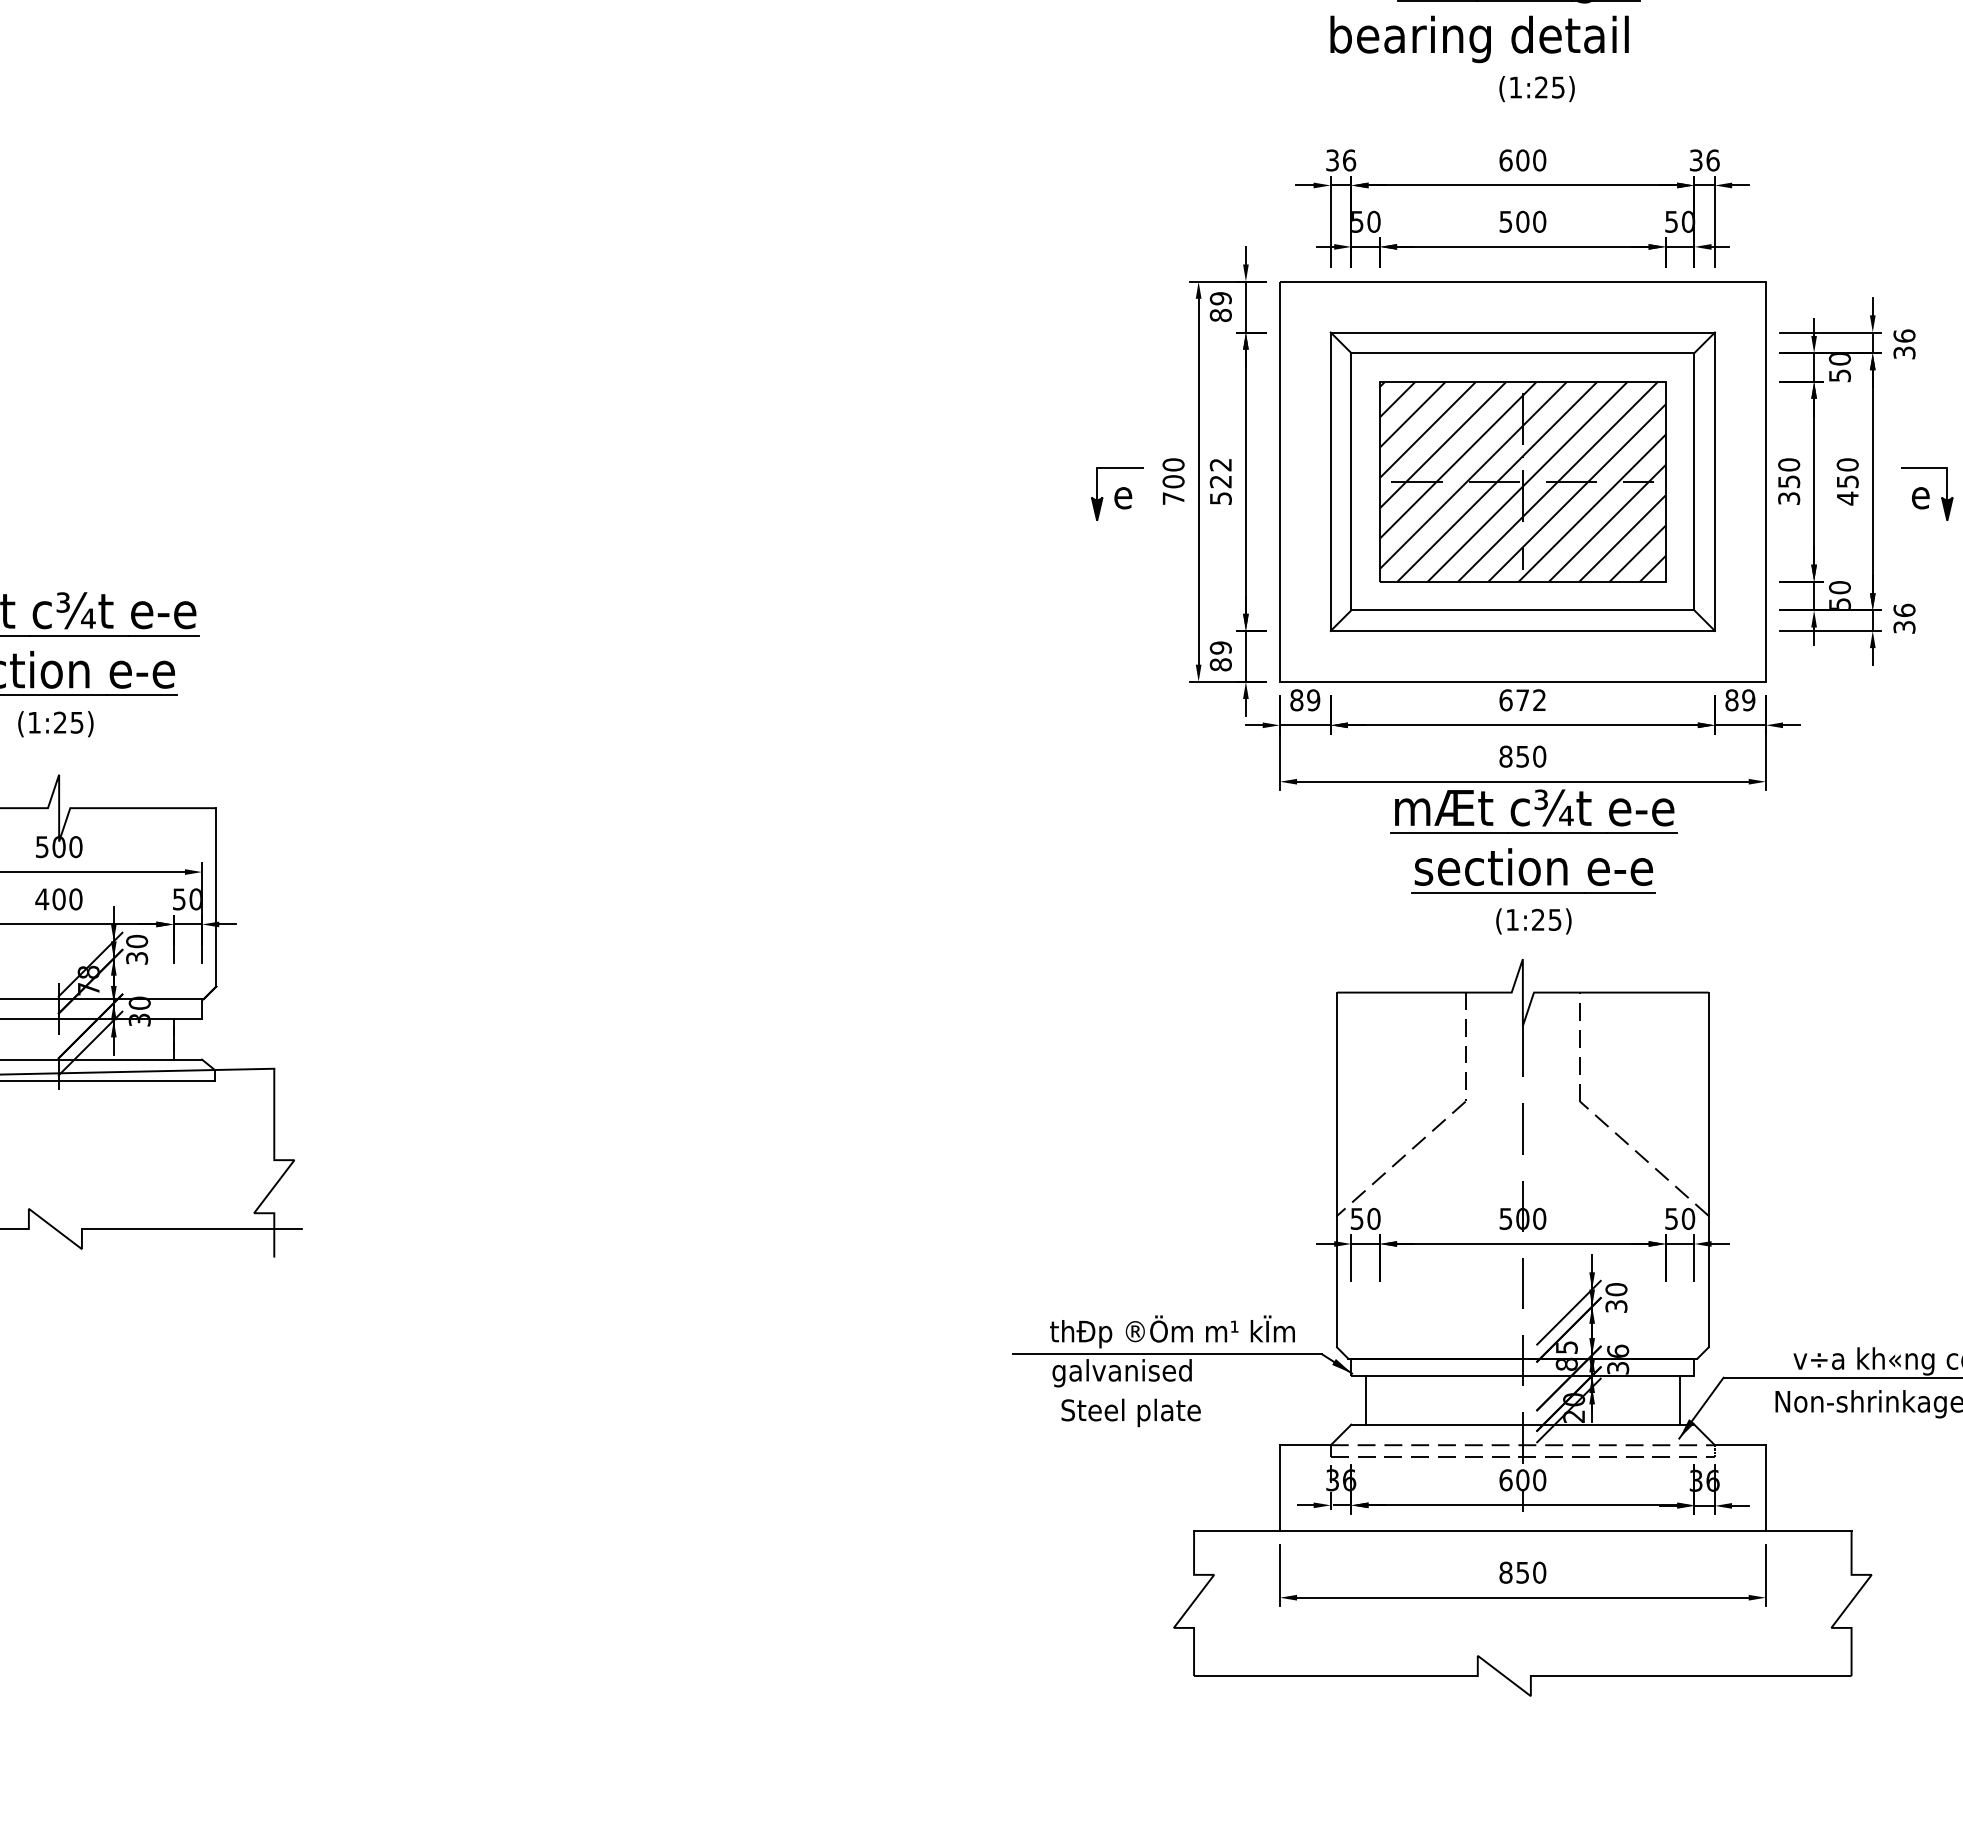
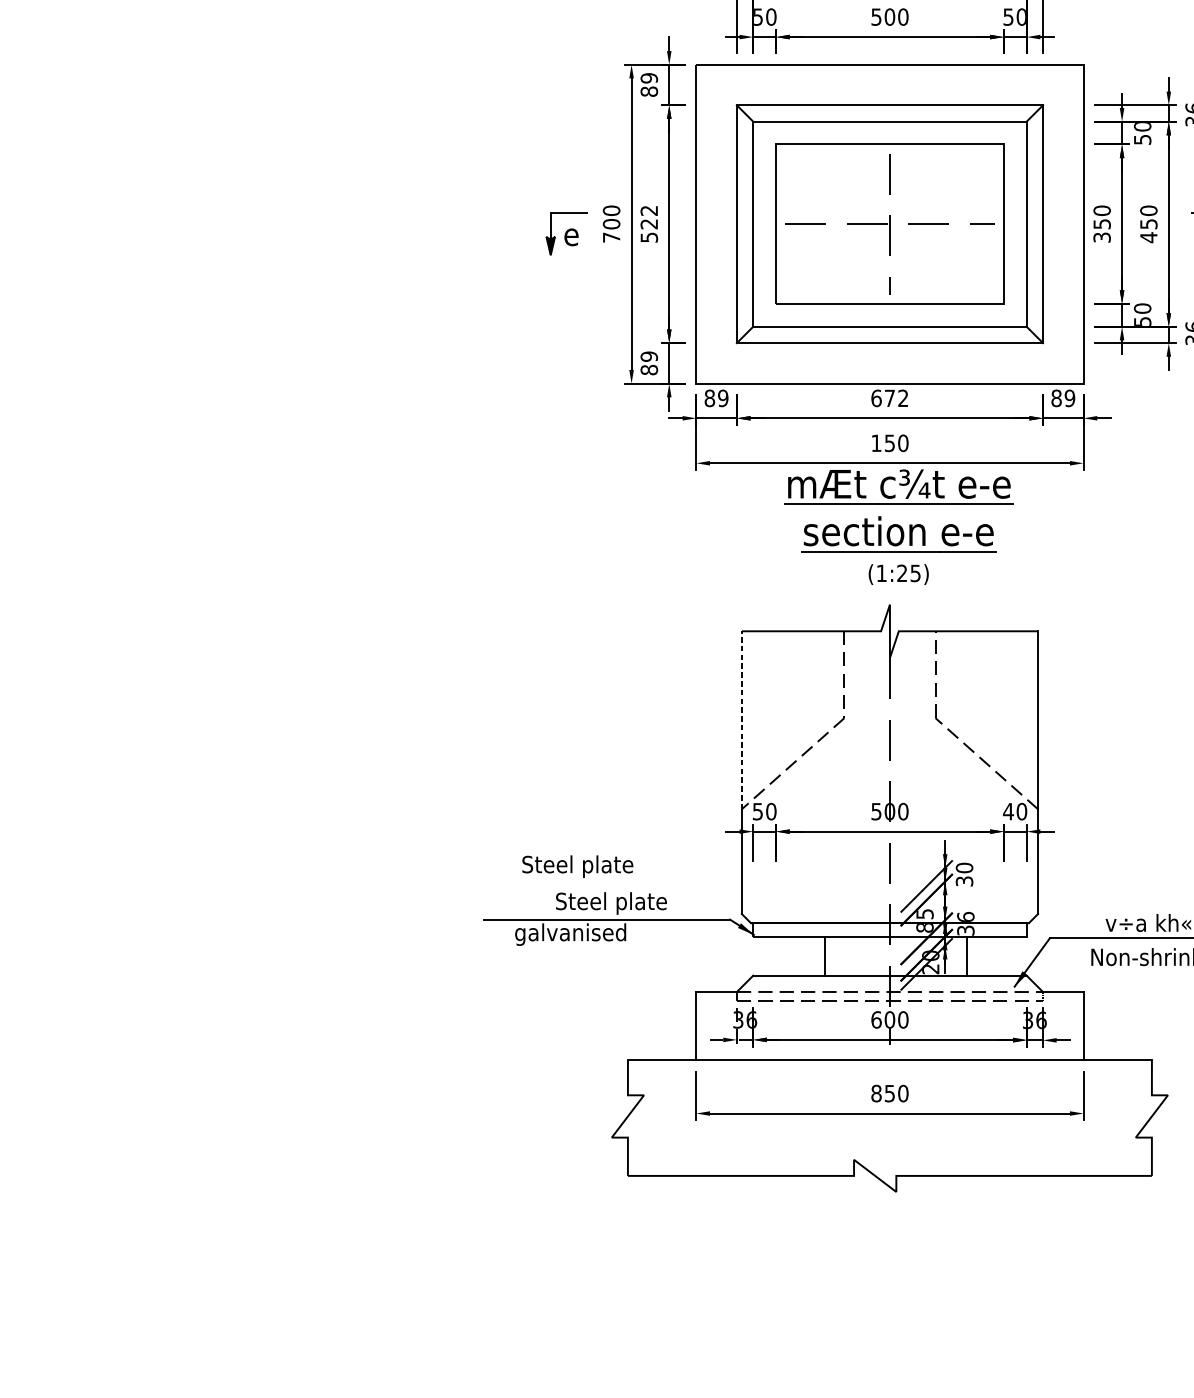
hatch: (1522, 481) -> (889, 224), removed
text: (1505, 756) -> (876, 443), 850 -> 150
line: (1337, 1104) -> (742, 720), solid -> dashed
text: (1671, 1218) -> (1008, 811), 50 -> 40
text: (1172, 1331) -> (610, 901), thÐp ®Öm m¹ kÏm -> Steel plate
line: (1365, 1400) -> (825, 956), moved
line: (1680, 1400) -> (966, 956), moved
text: (1130, 1412) -> (577, 866), moved

